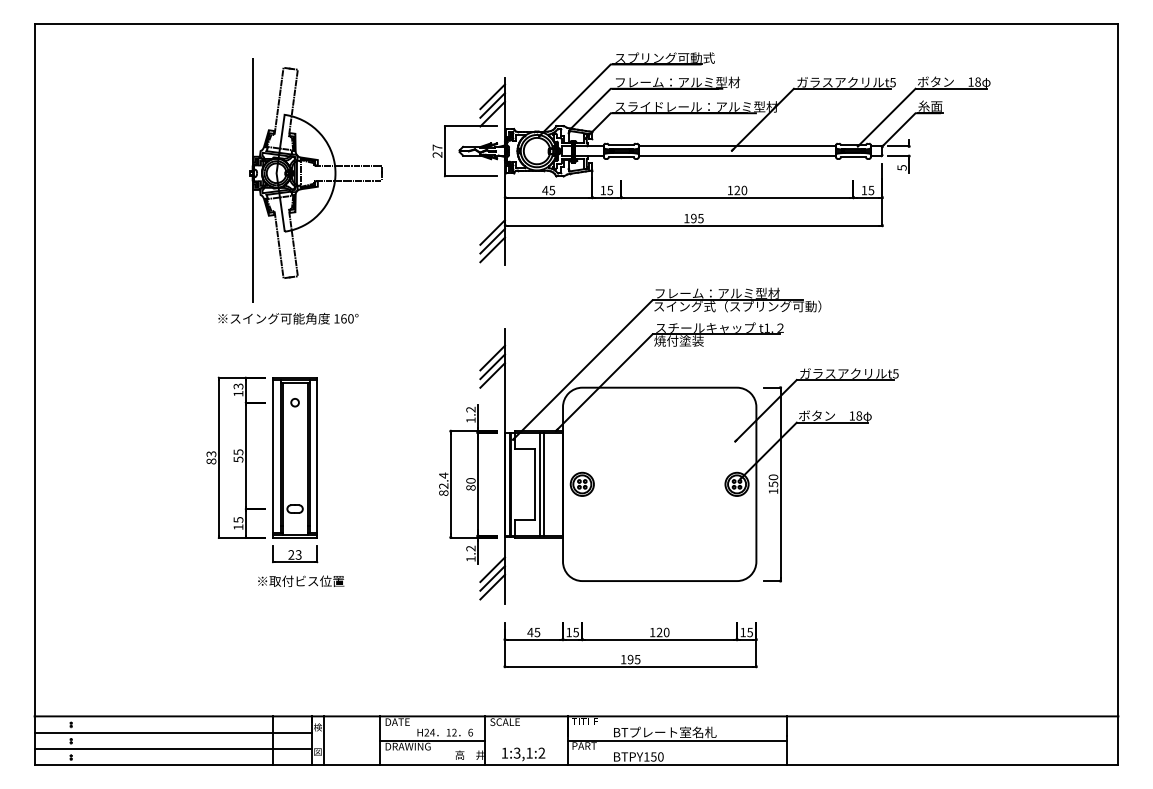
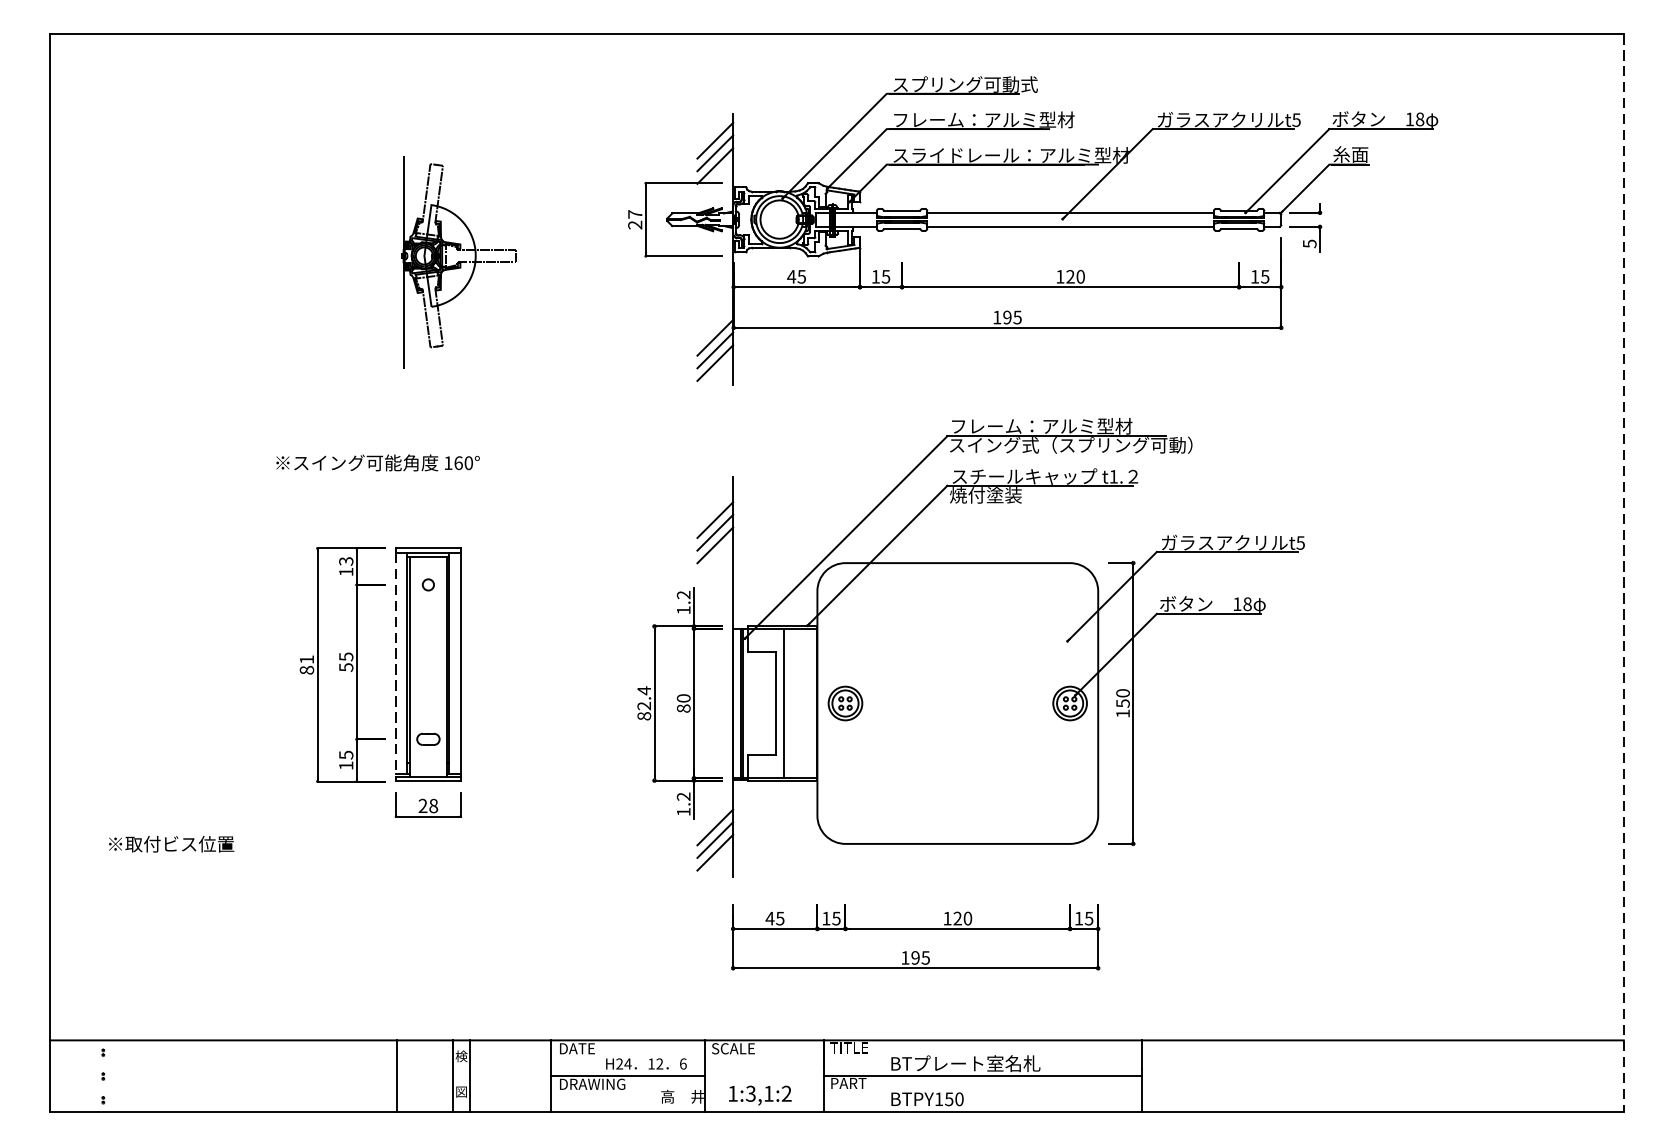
part: (315, 180) -> (458, 262), size x0.6
text: (288, 318) -> (378, 462), moved
line: (1118, 394) -> (1623, 573), solid -> dashed
text: (211, 454) -> (307, 660), 83 -> 81
line: (272, 459) -> (395, 667), solid -> dashed
line: (543, 483) -> (789, 702), removed
text: (298, 554) -> (433, 805), 23 -> 28
text: (301, 580) -> (171, 843), moved
line: (173, 732) -> (251, 1063), removed
line: (173, 749) -> (251, 1088), removed

